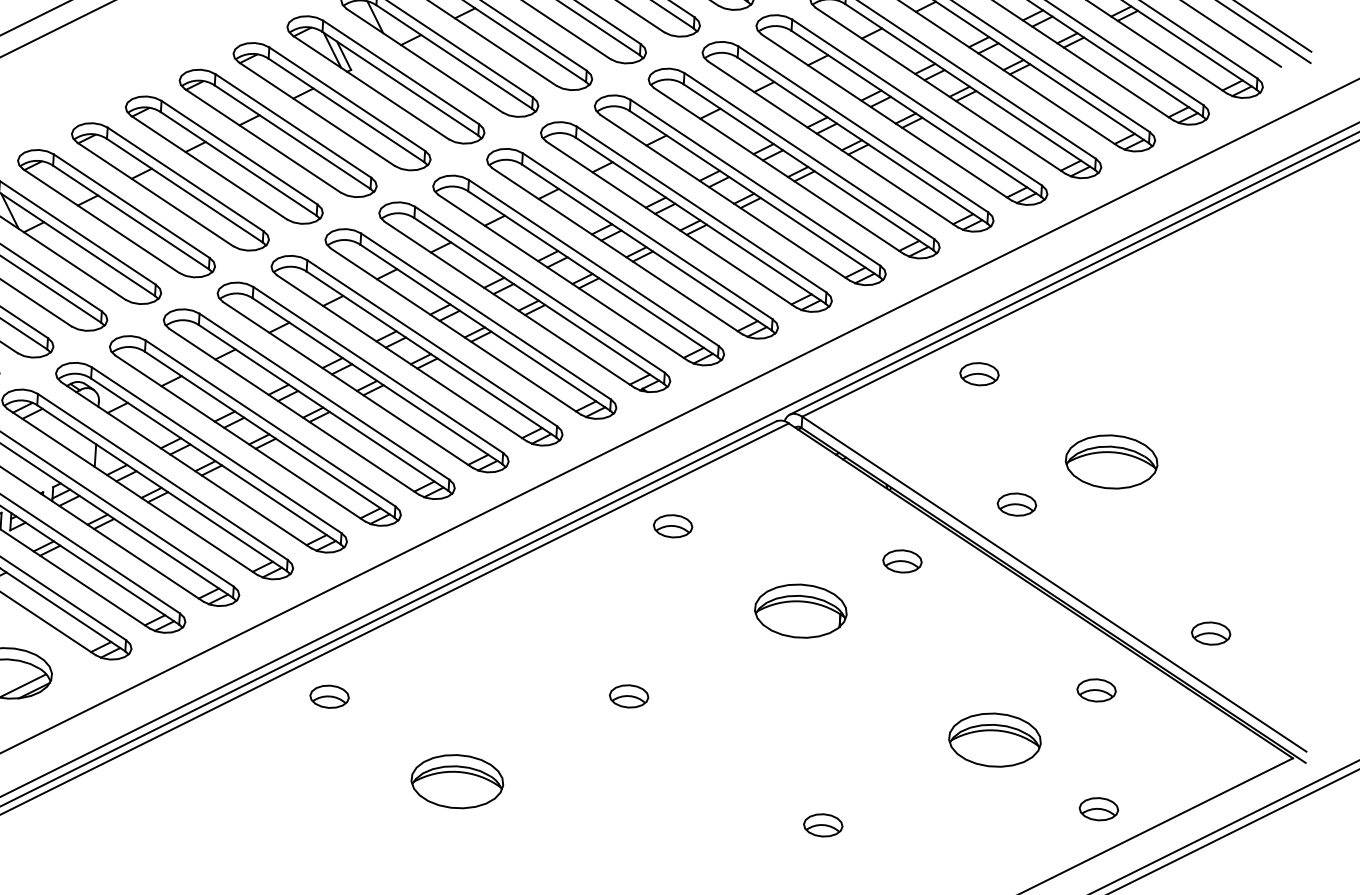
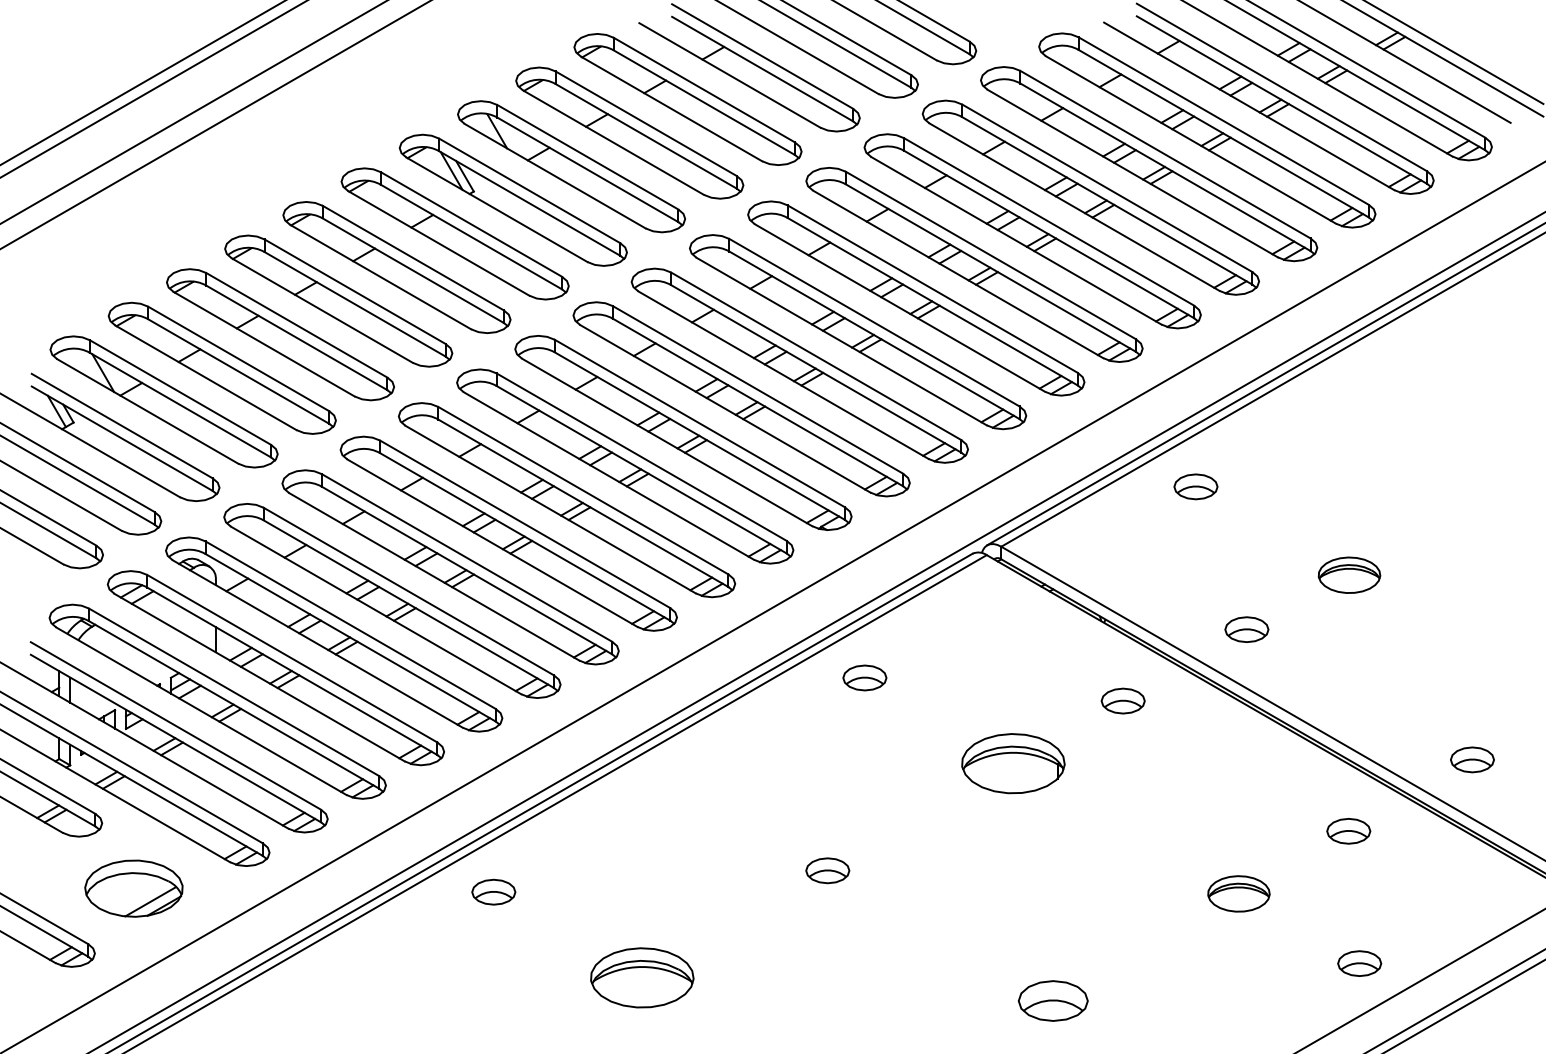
part: (1111, 461) -> (1349, 574), size x0.6
part: (994, 739) -> (1238, 893), size x0.6
part: (823, 824) -> (1053, 1000), size x1.6

